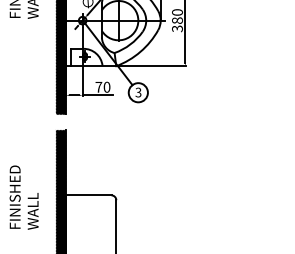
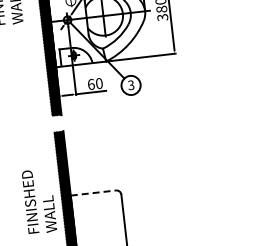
text: (98, 86) -> (90, 83), 70 -> 60
line: (88, 195) -> (93, 193), solid -> dashed
text: (23, 197) -> (38, 201), moved

